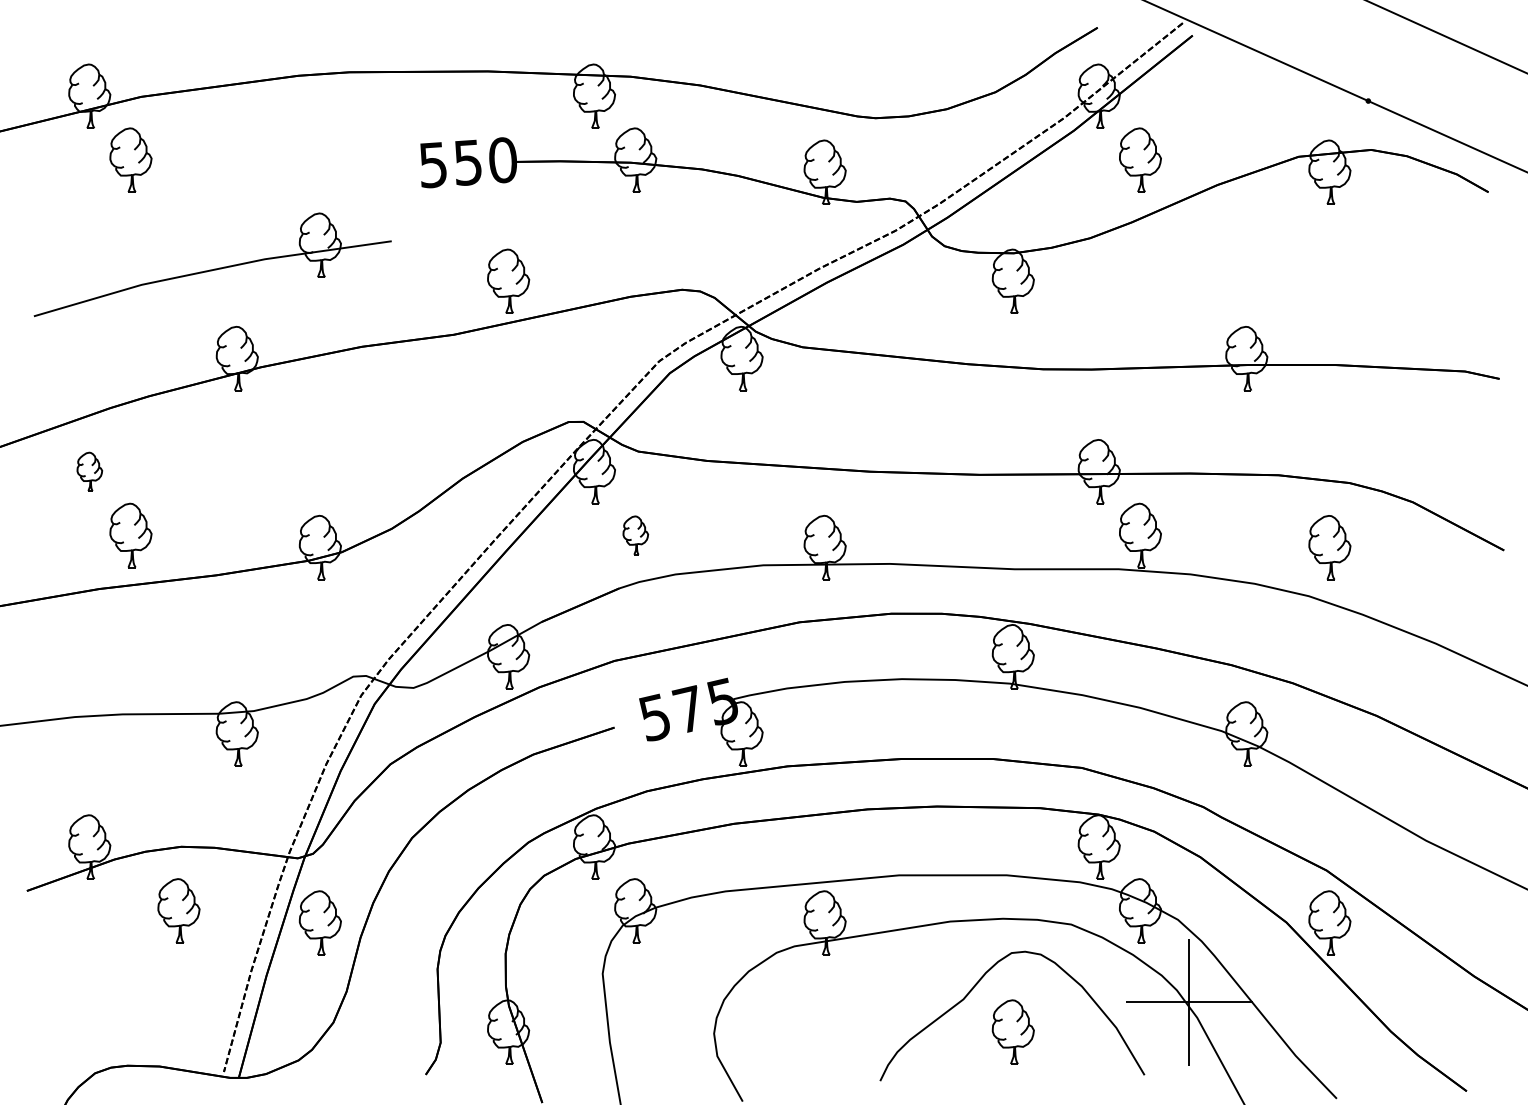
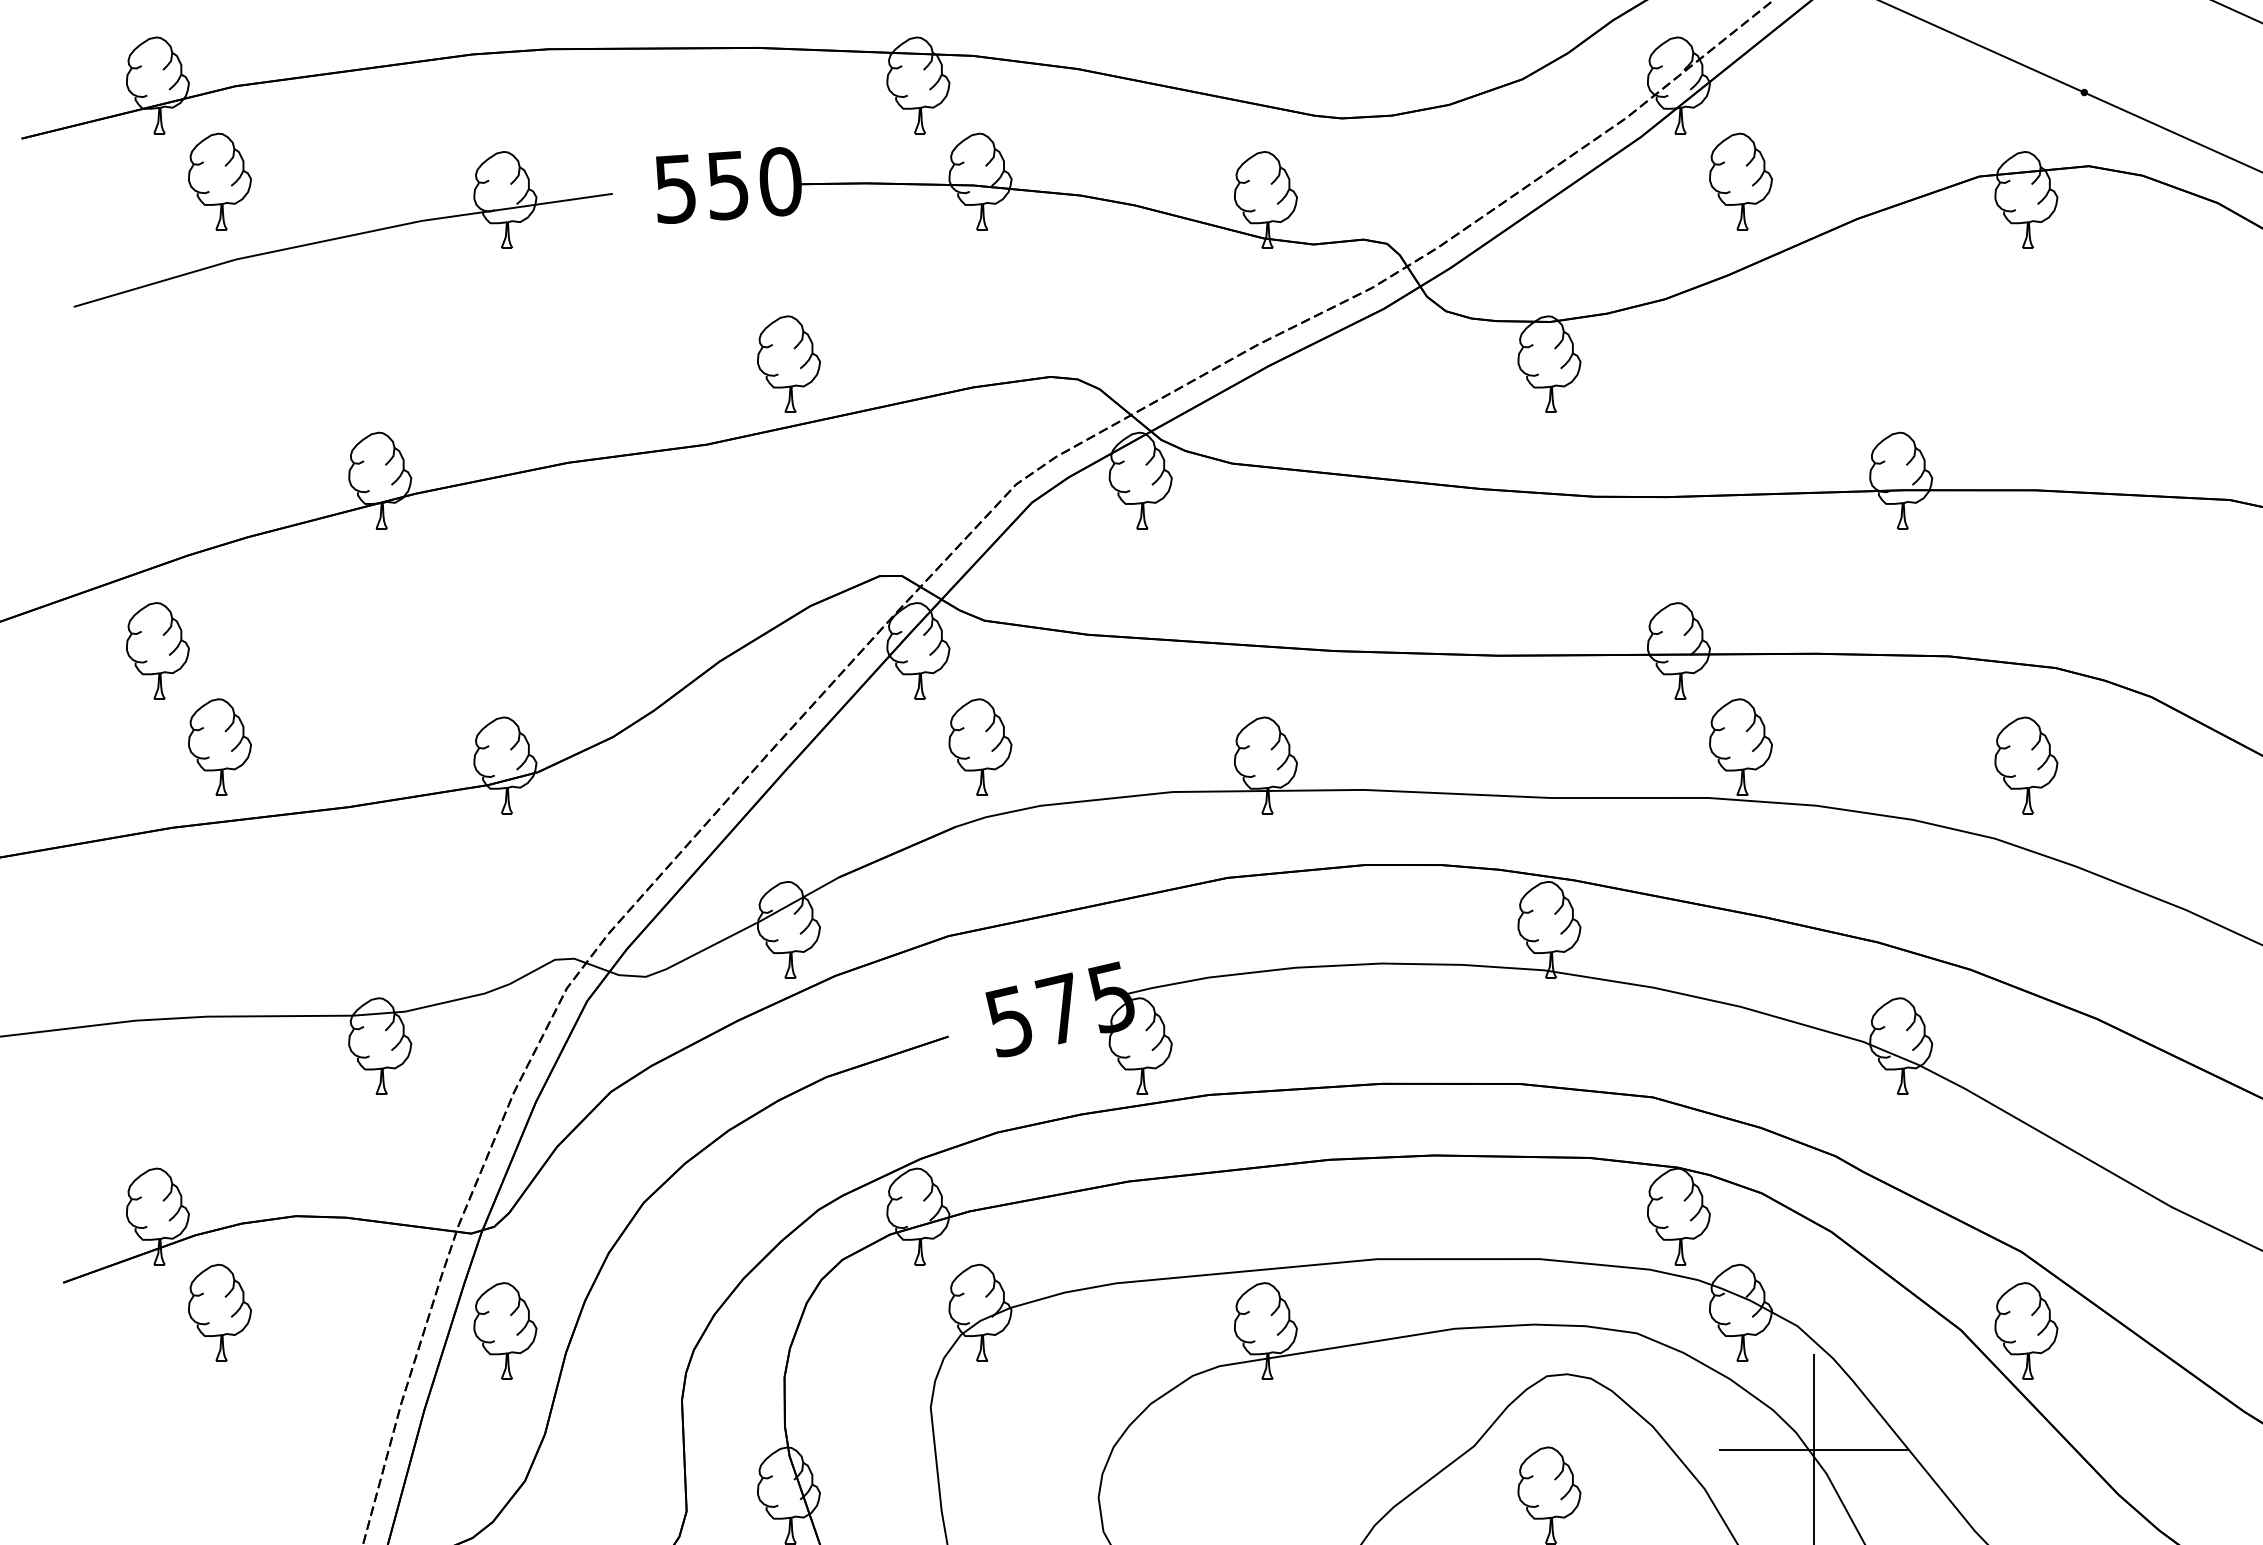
part: (212, 264) -> (342, 228), moved
part: (89, 471) -> (157, 650), size x1.67
part: (635, 535) -> (980, 747), size x1.67
part: (178, 910) -> (219, 1312), moved

